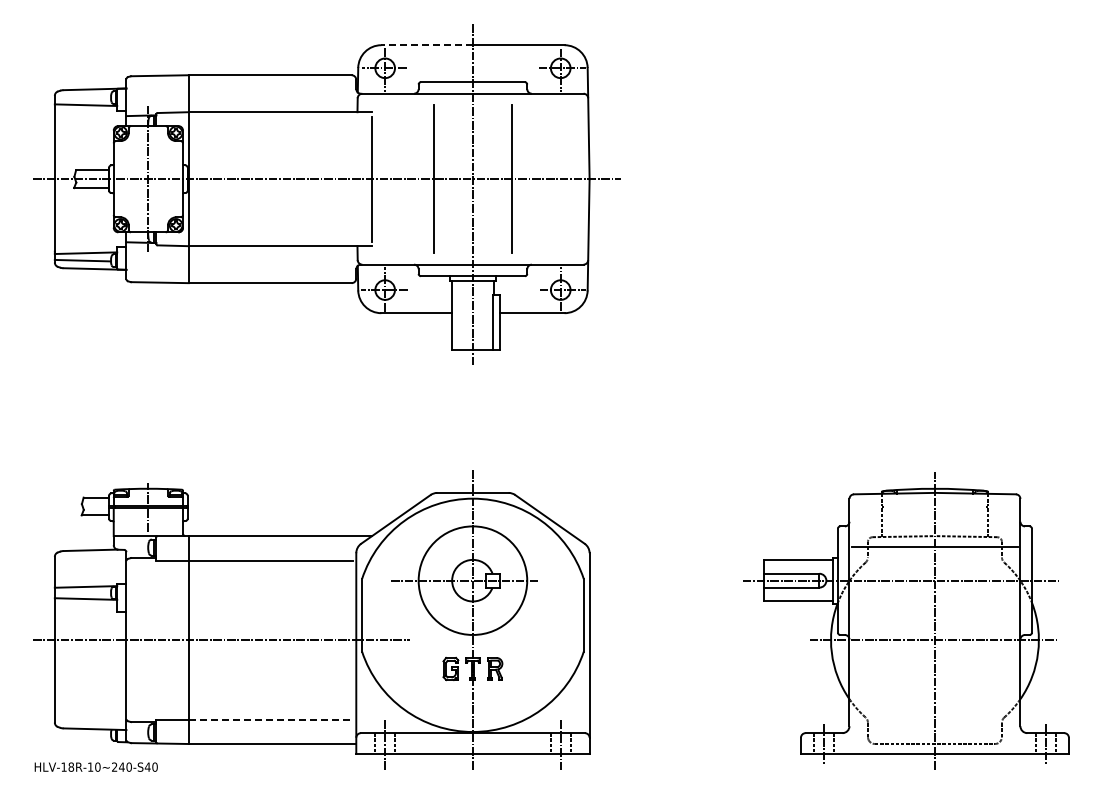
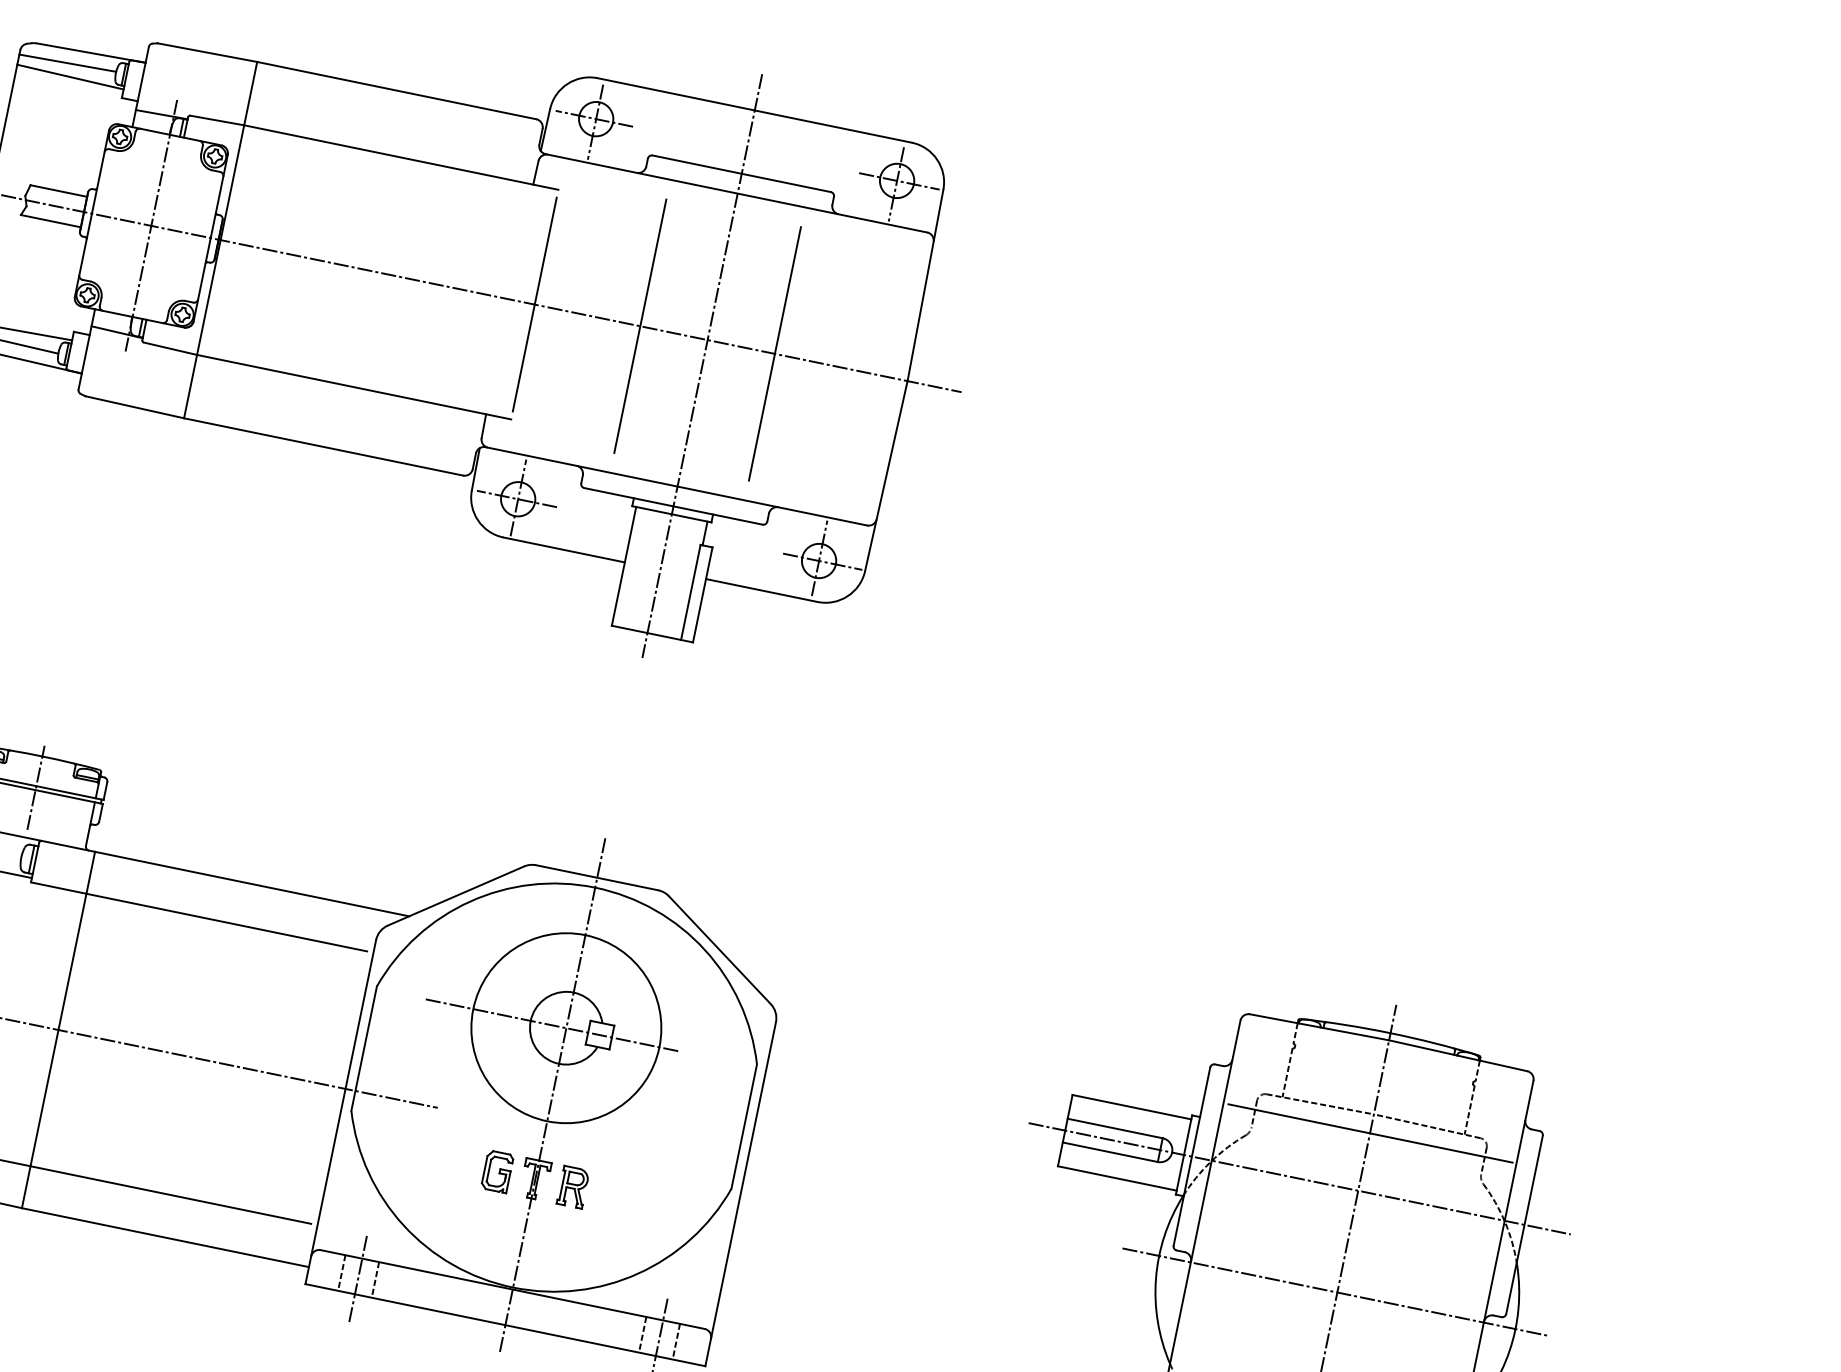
line: (427, 45) -> (676, 94), dashed -> solid
line: (82, 97) -> (67, 62), added
line: (270, 719) -> (170, 1194), dashed -> solid

